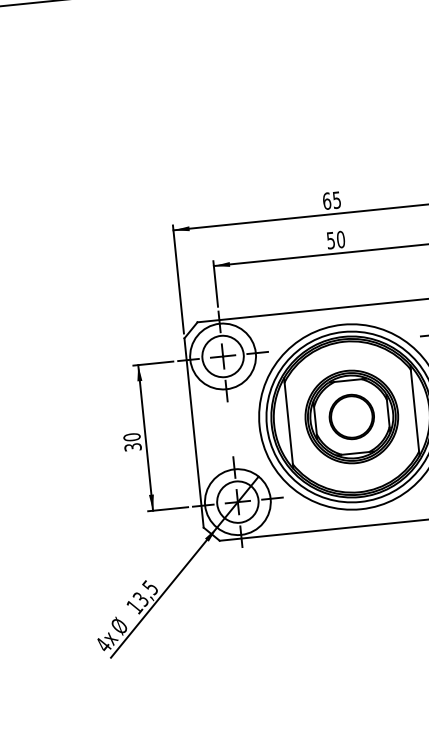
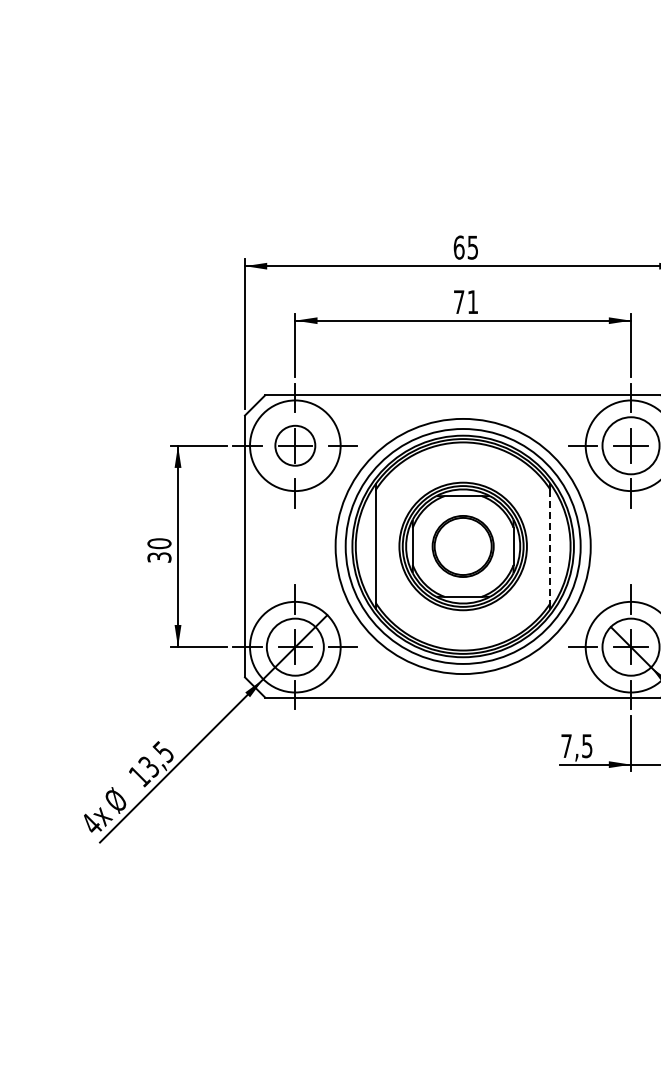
text: (336, 240) -> (466, 302), 50 -> 71
circle: (222, 356) -> (294, 445), size x0.7
line: (414, 410) -> (550, 546), solid -> dashed

